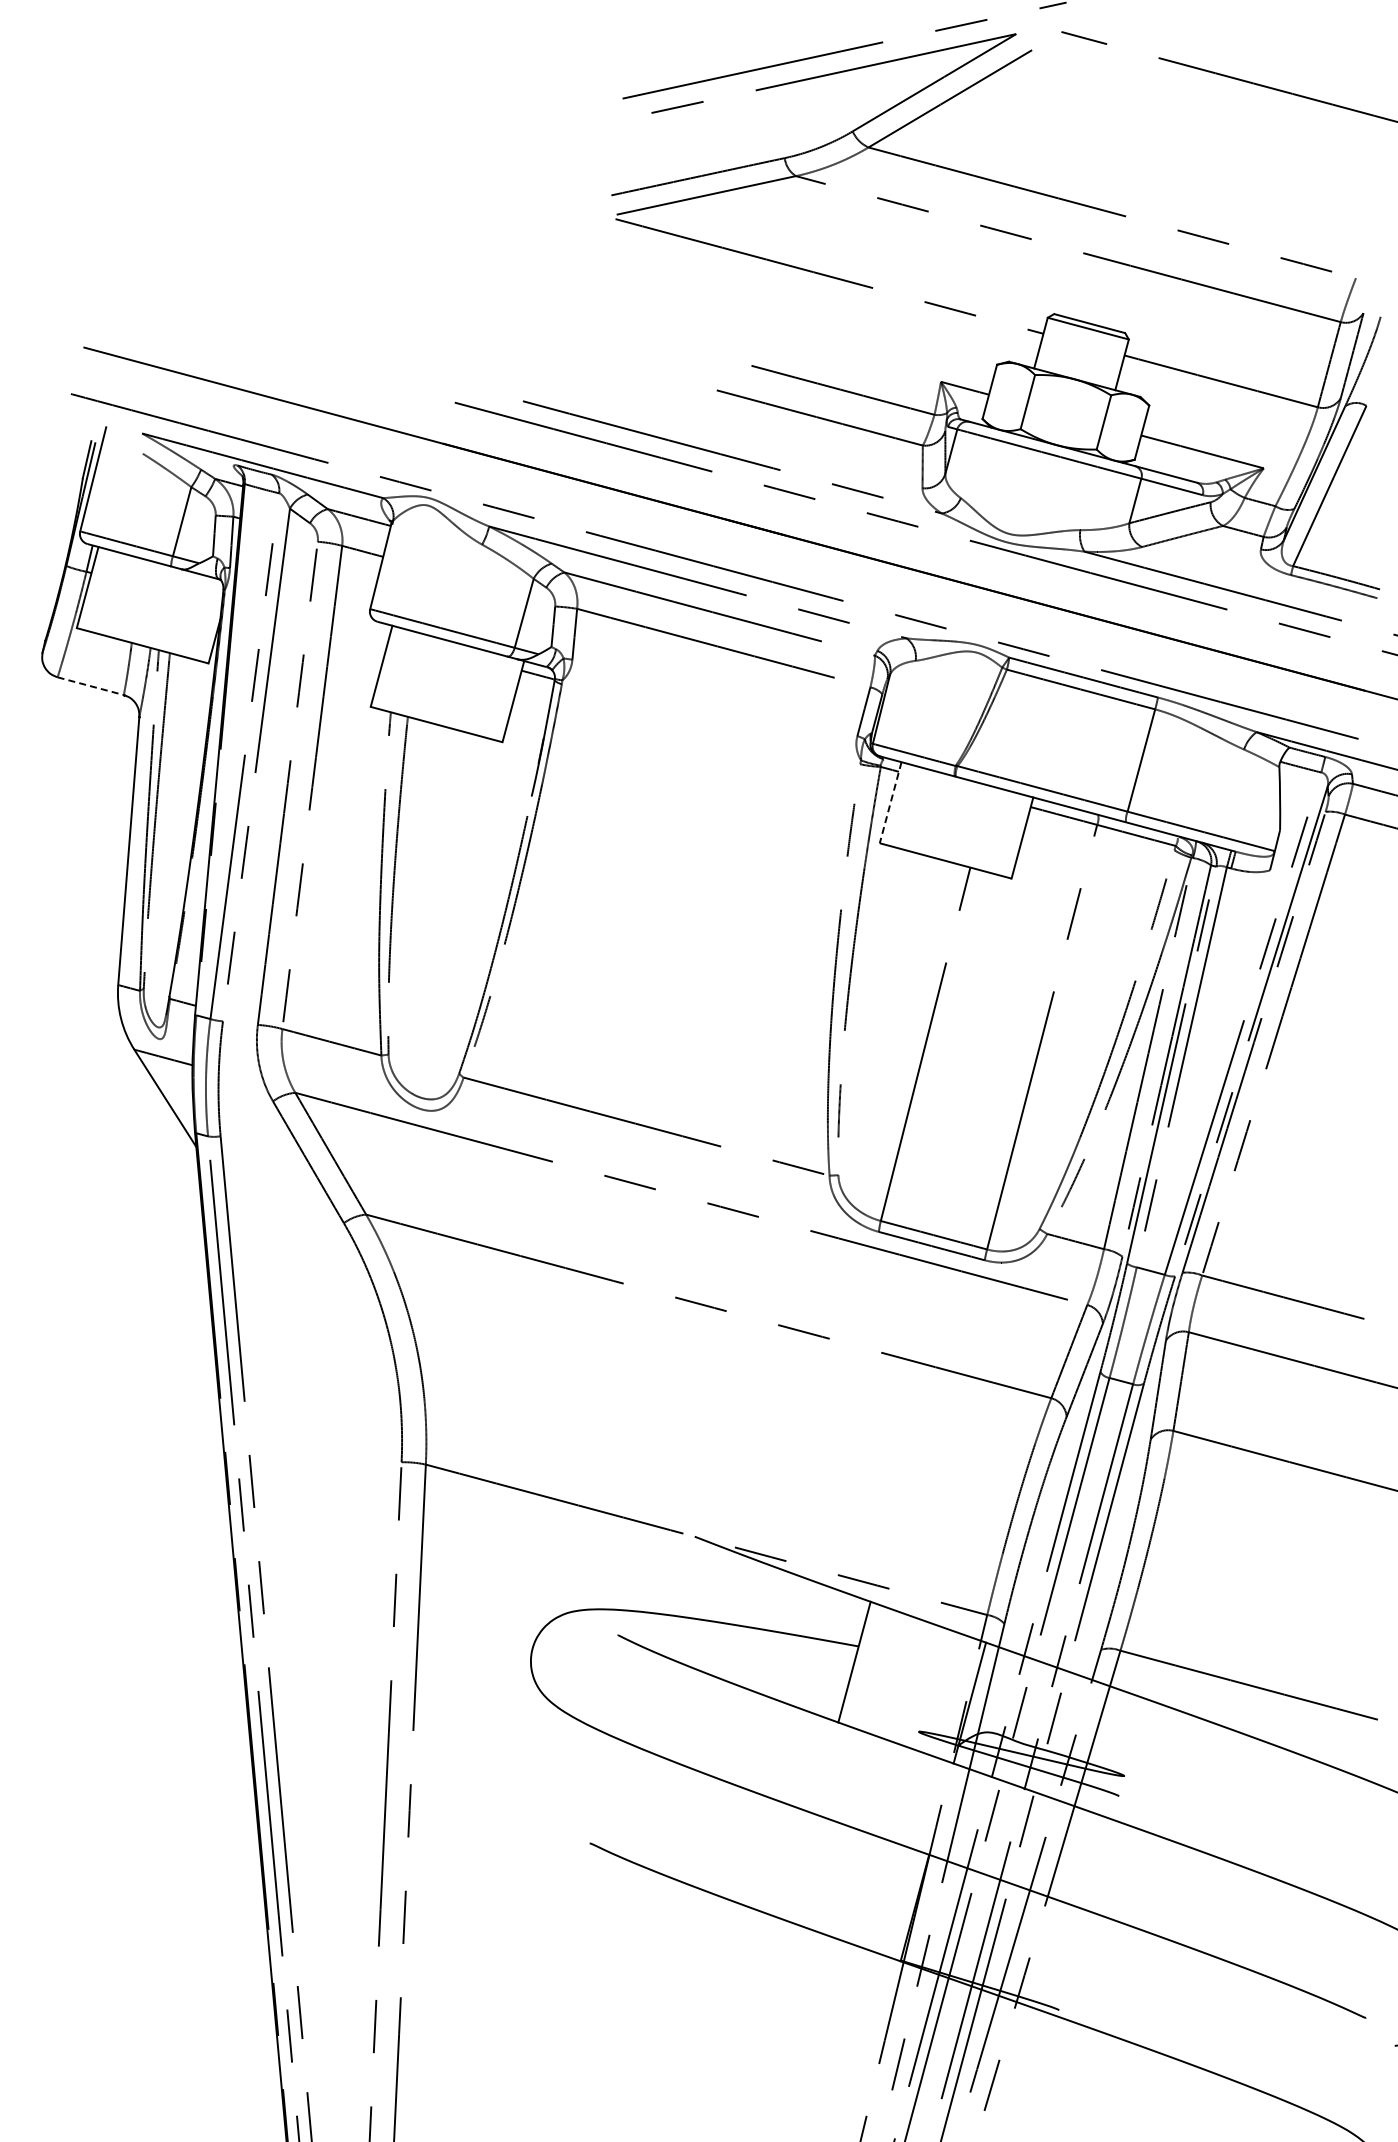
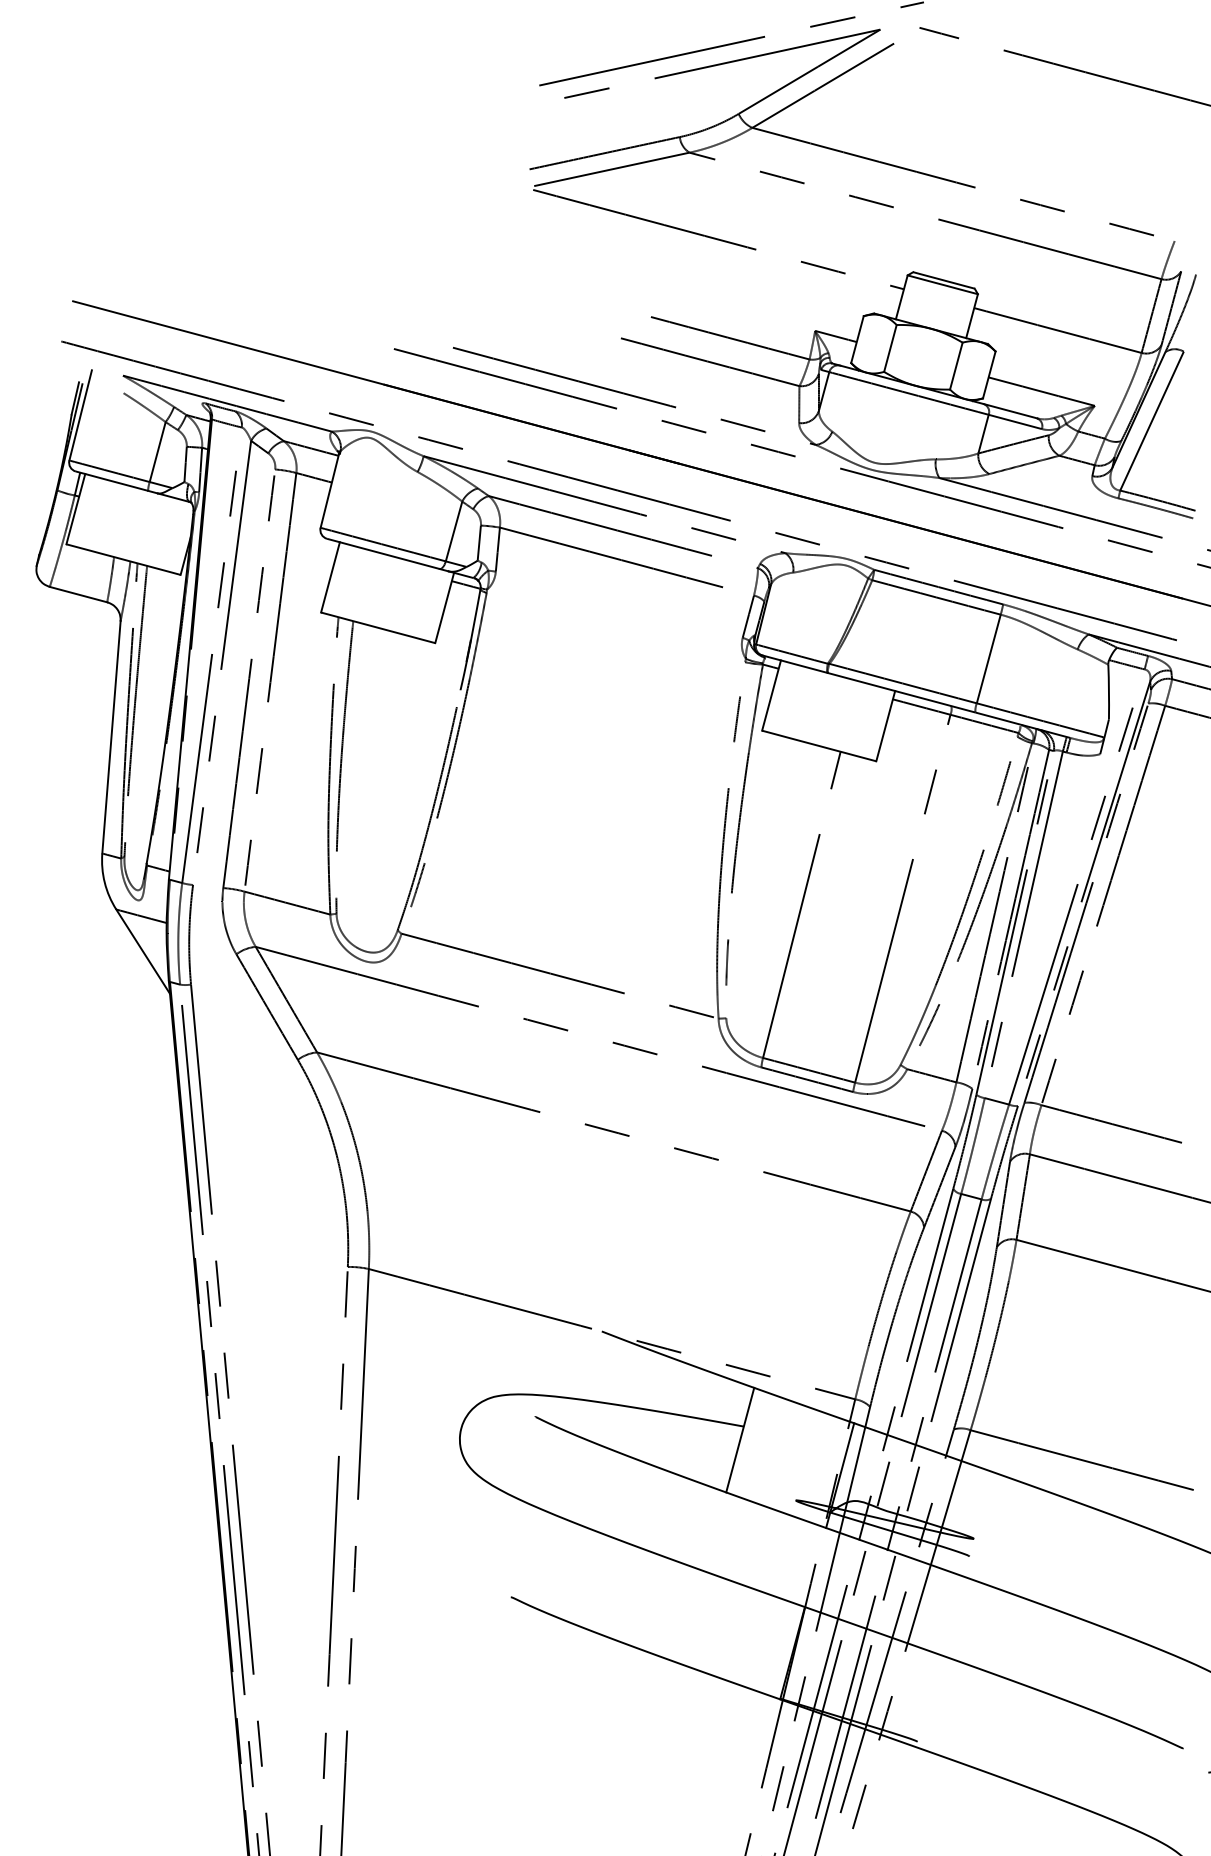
line: (91, 686) -> (79, 594), dashed -> solid
line: (890, 802) -> (771, 695), dashed -> solid

